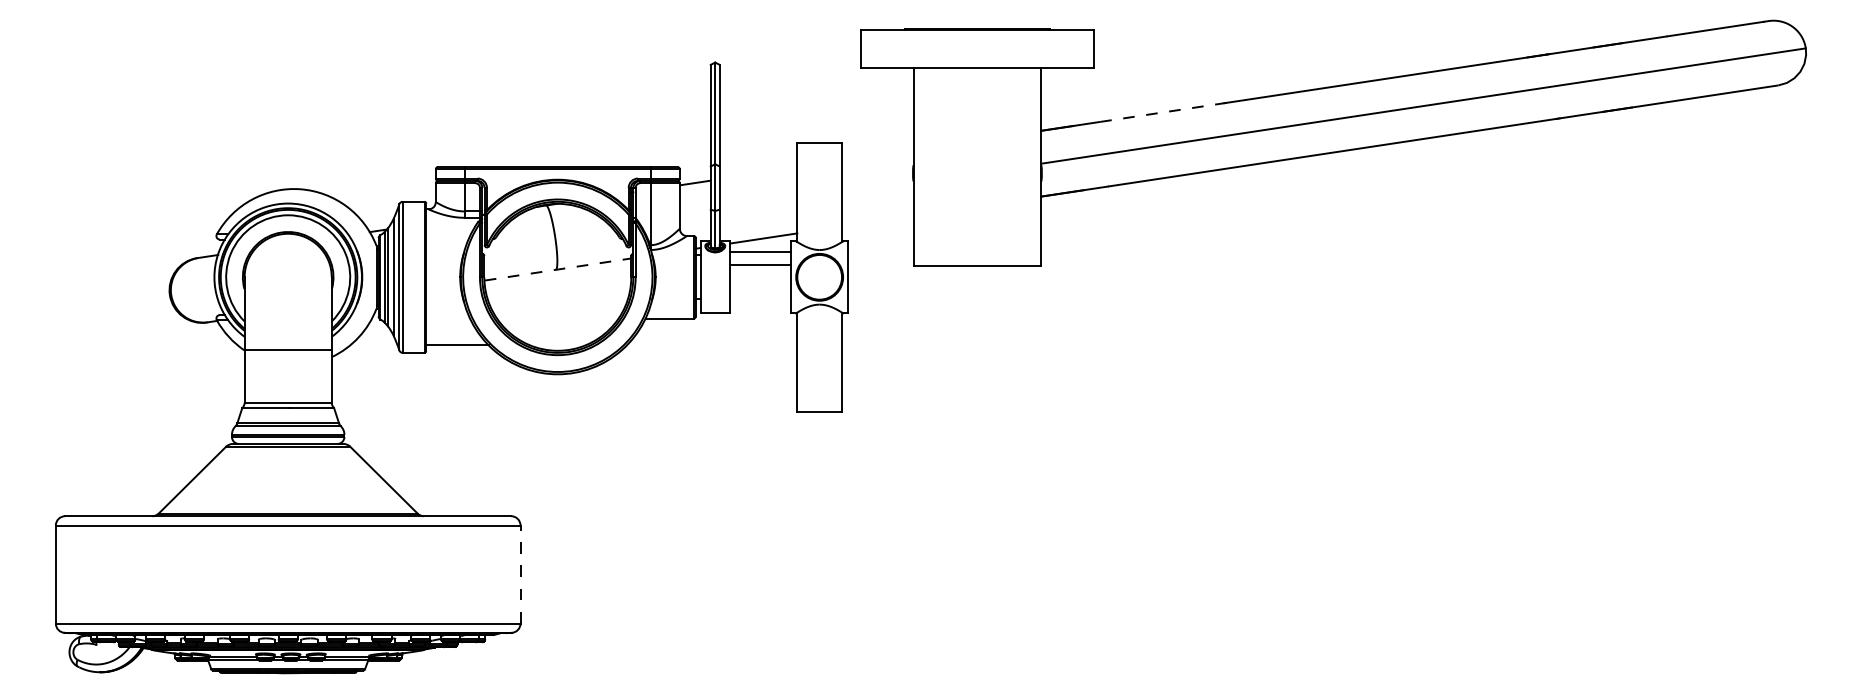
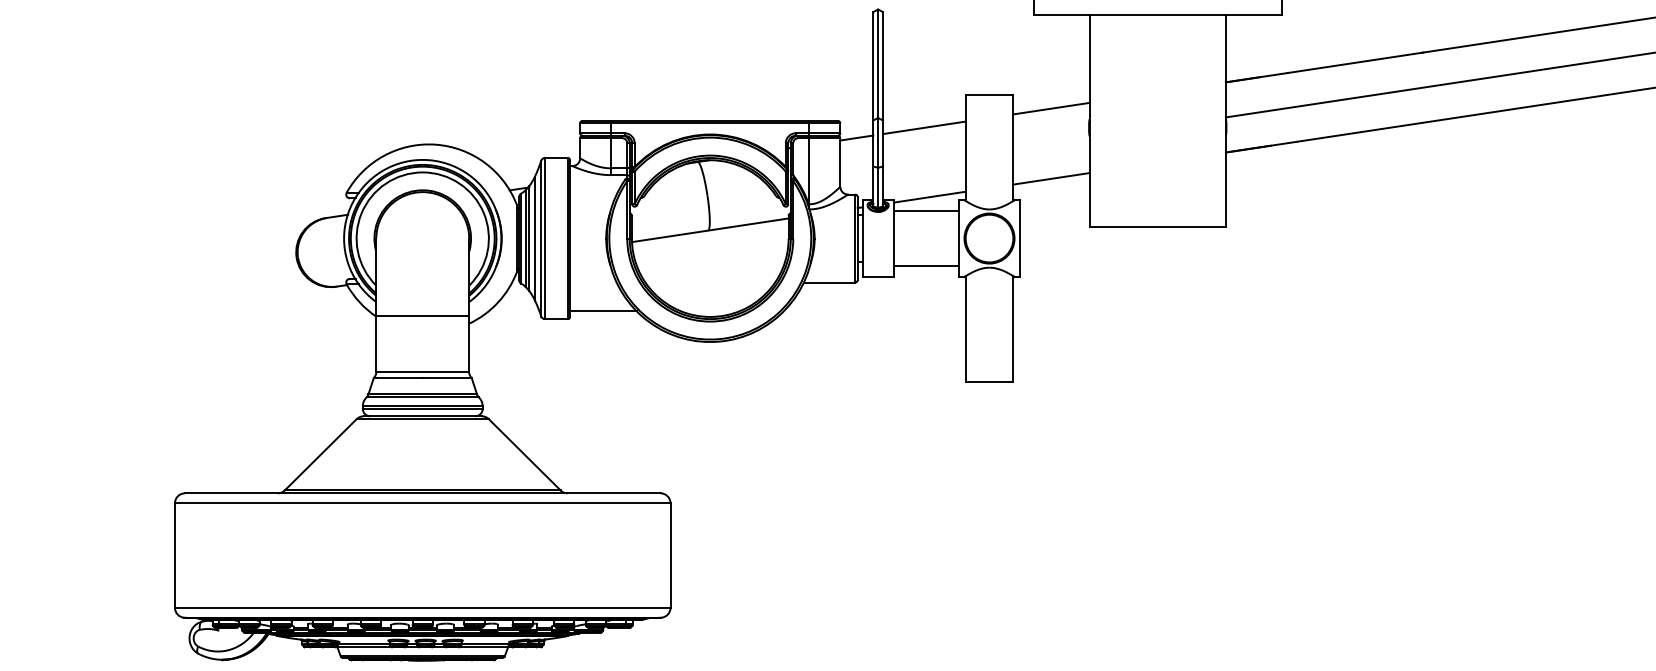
line: (1162, 112) -> (1355, 62), dashed -> solid
line: (877, 155) -> (1051, 108), added
line: (758, 173) -> (924, 127), added
line: (877, 220) -> (1051, 177), added
line: (760, 264) -> (926, 265), moved
line: (558, 269) -> (711, 230), dashed -> solid
line: (520, 574) -> (670, 555), dashed -> solid

